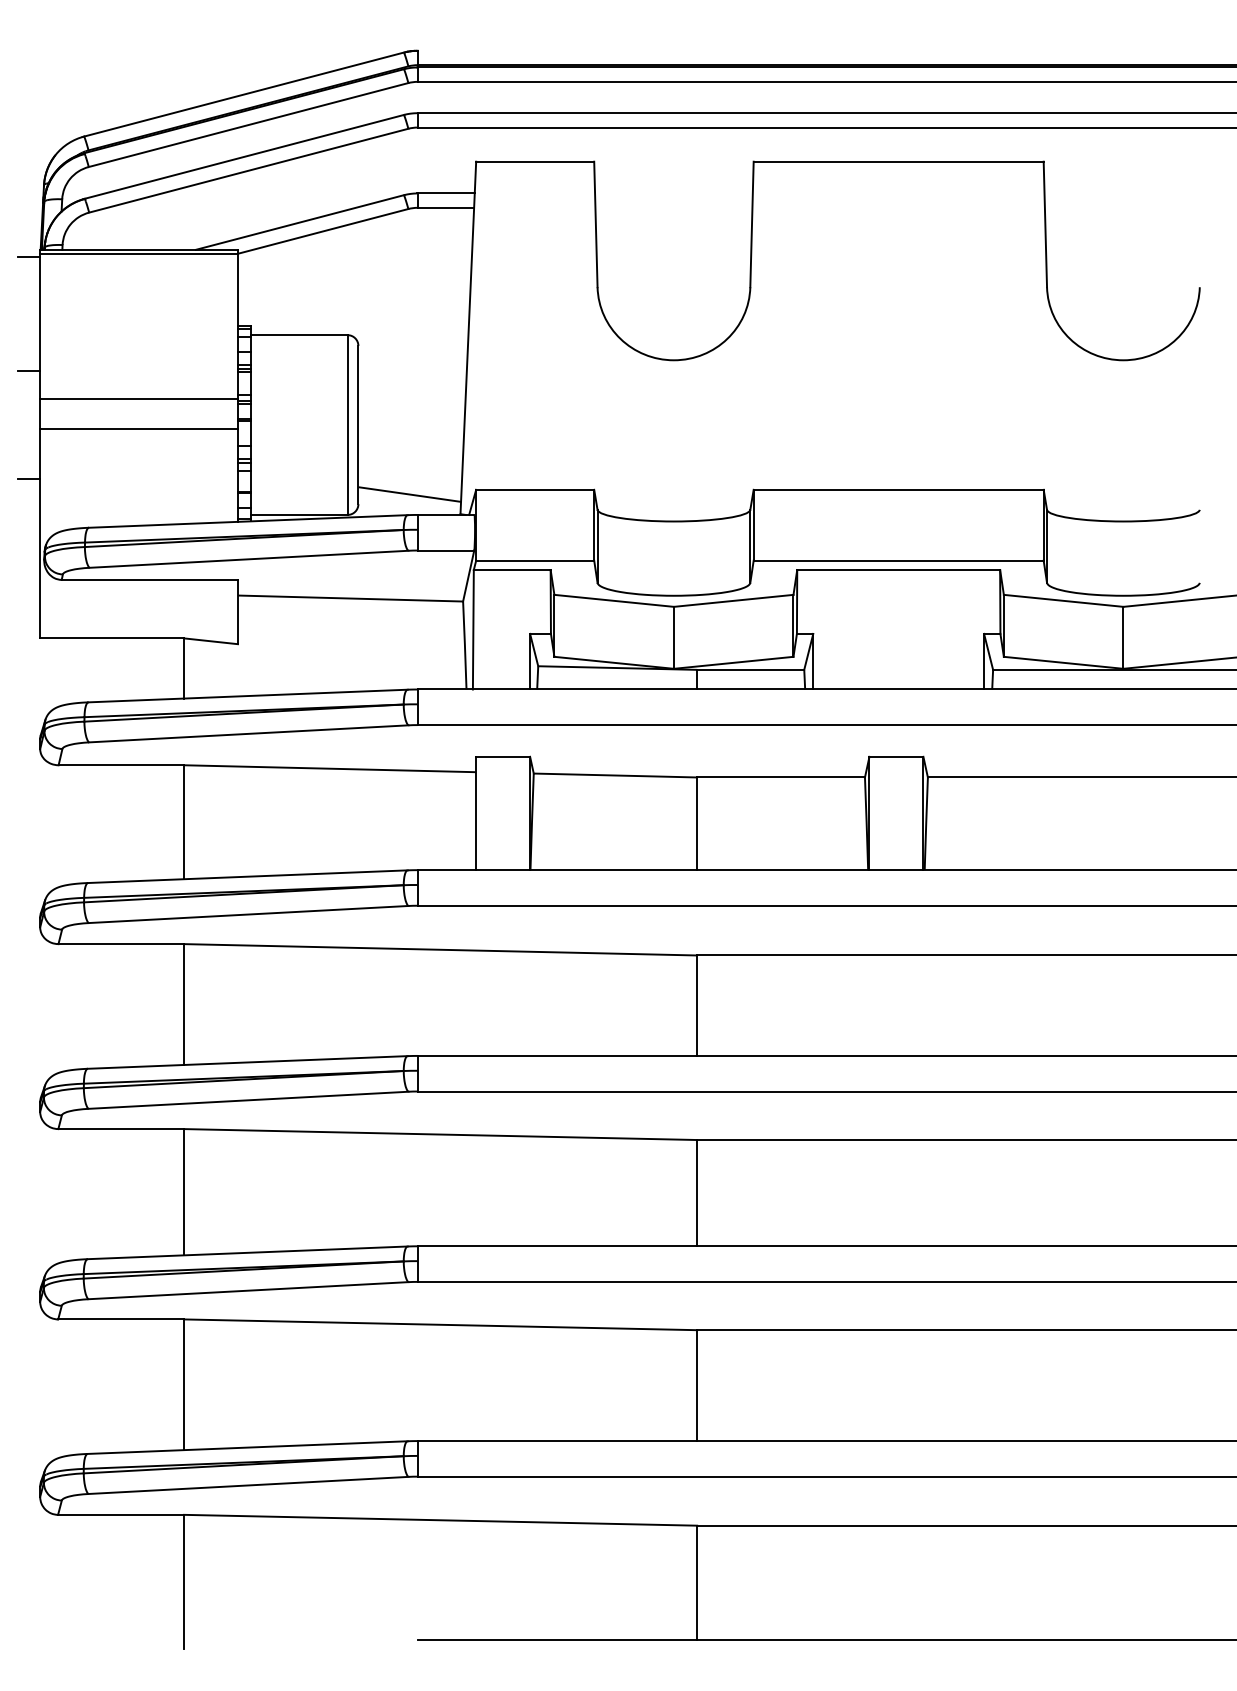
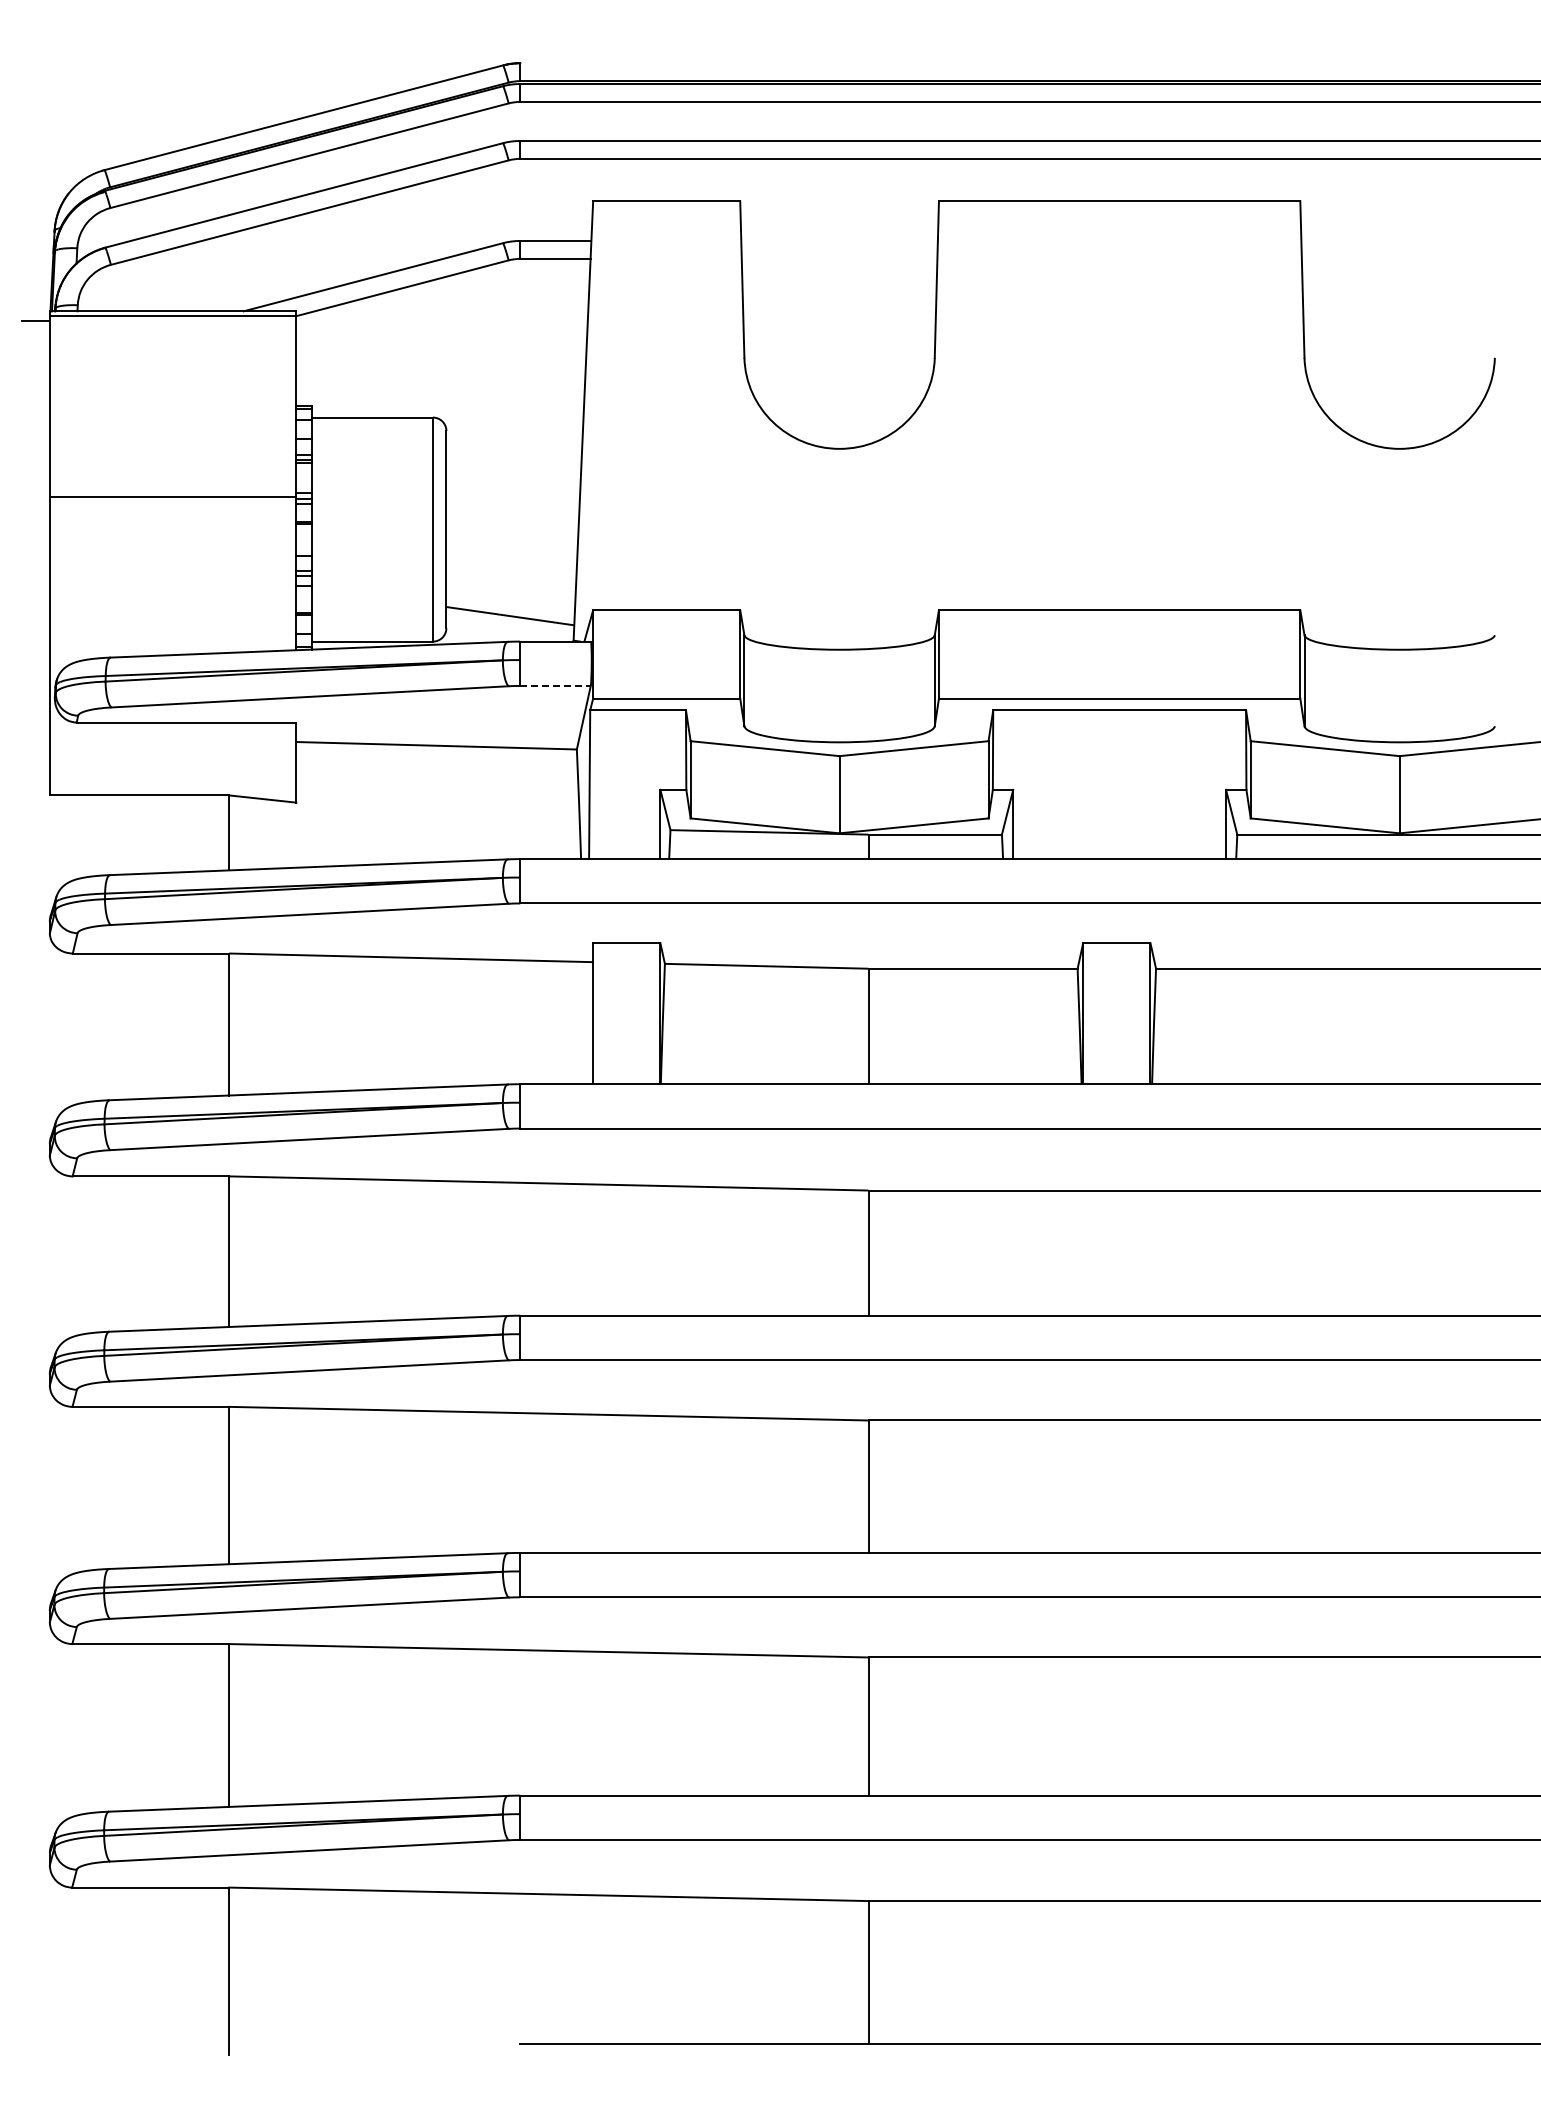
line: (28, 371) -> (35, 462), removed
line: (138, 428) -> (172, 533), removed
line: (28, 478) -> (35, 596), removed
line: (446, 550) -> (556, 685), solid -> dashed

